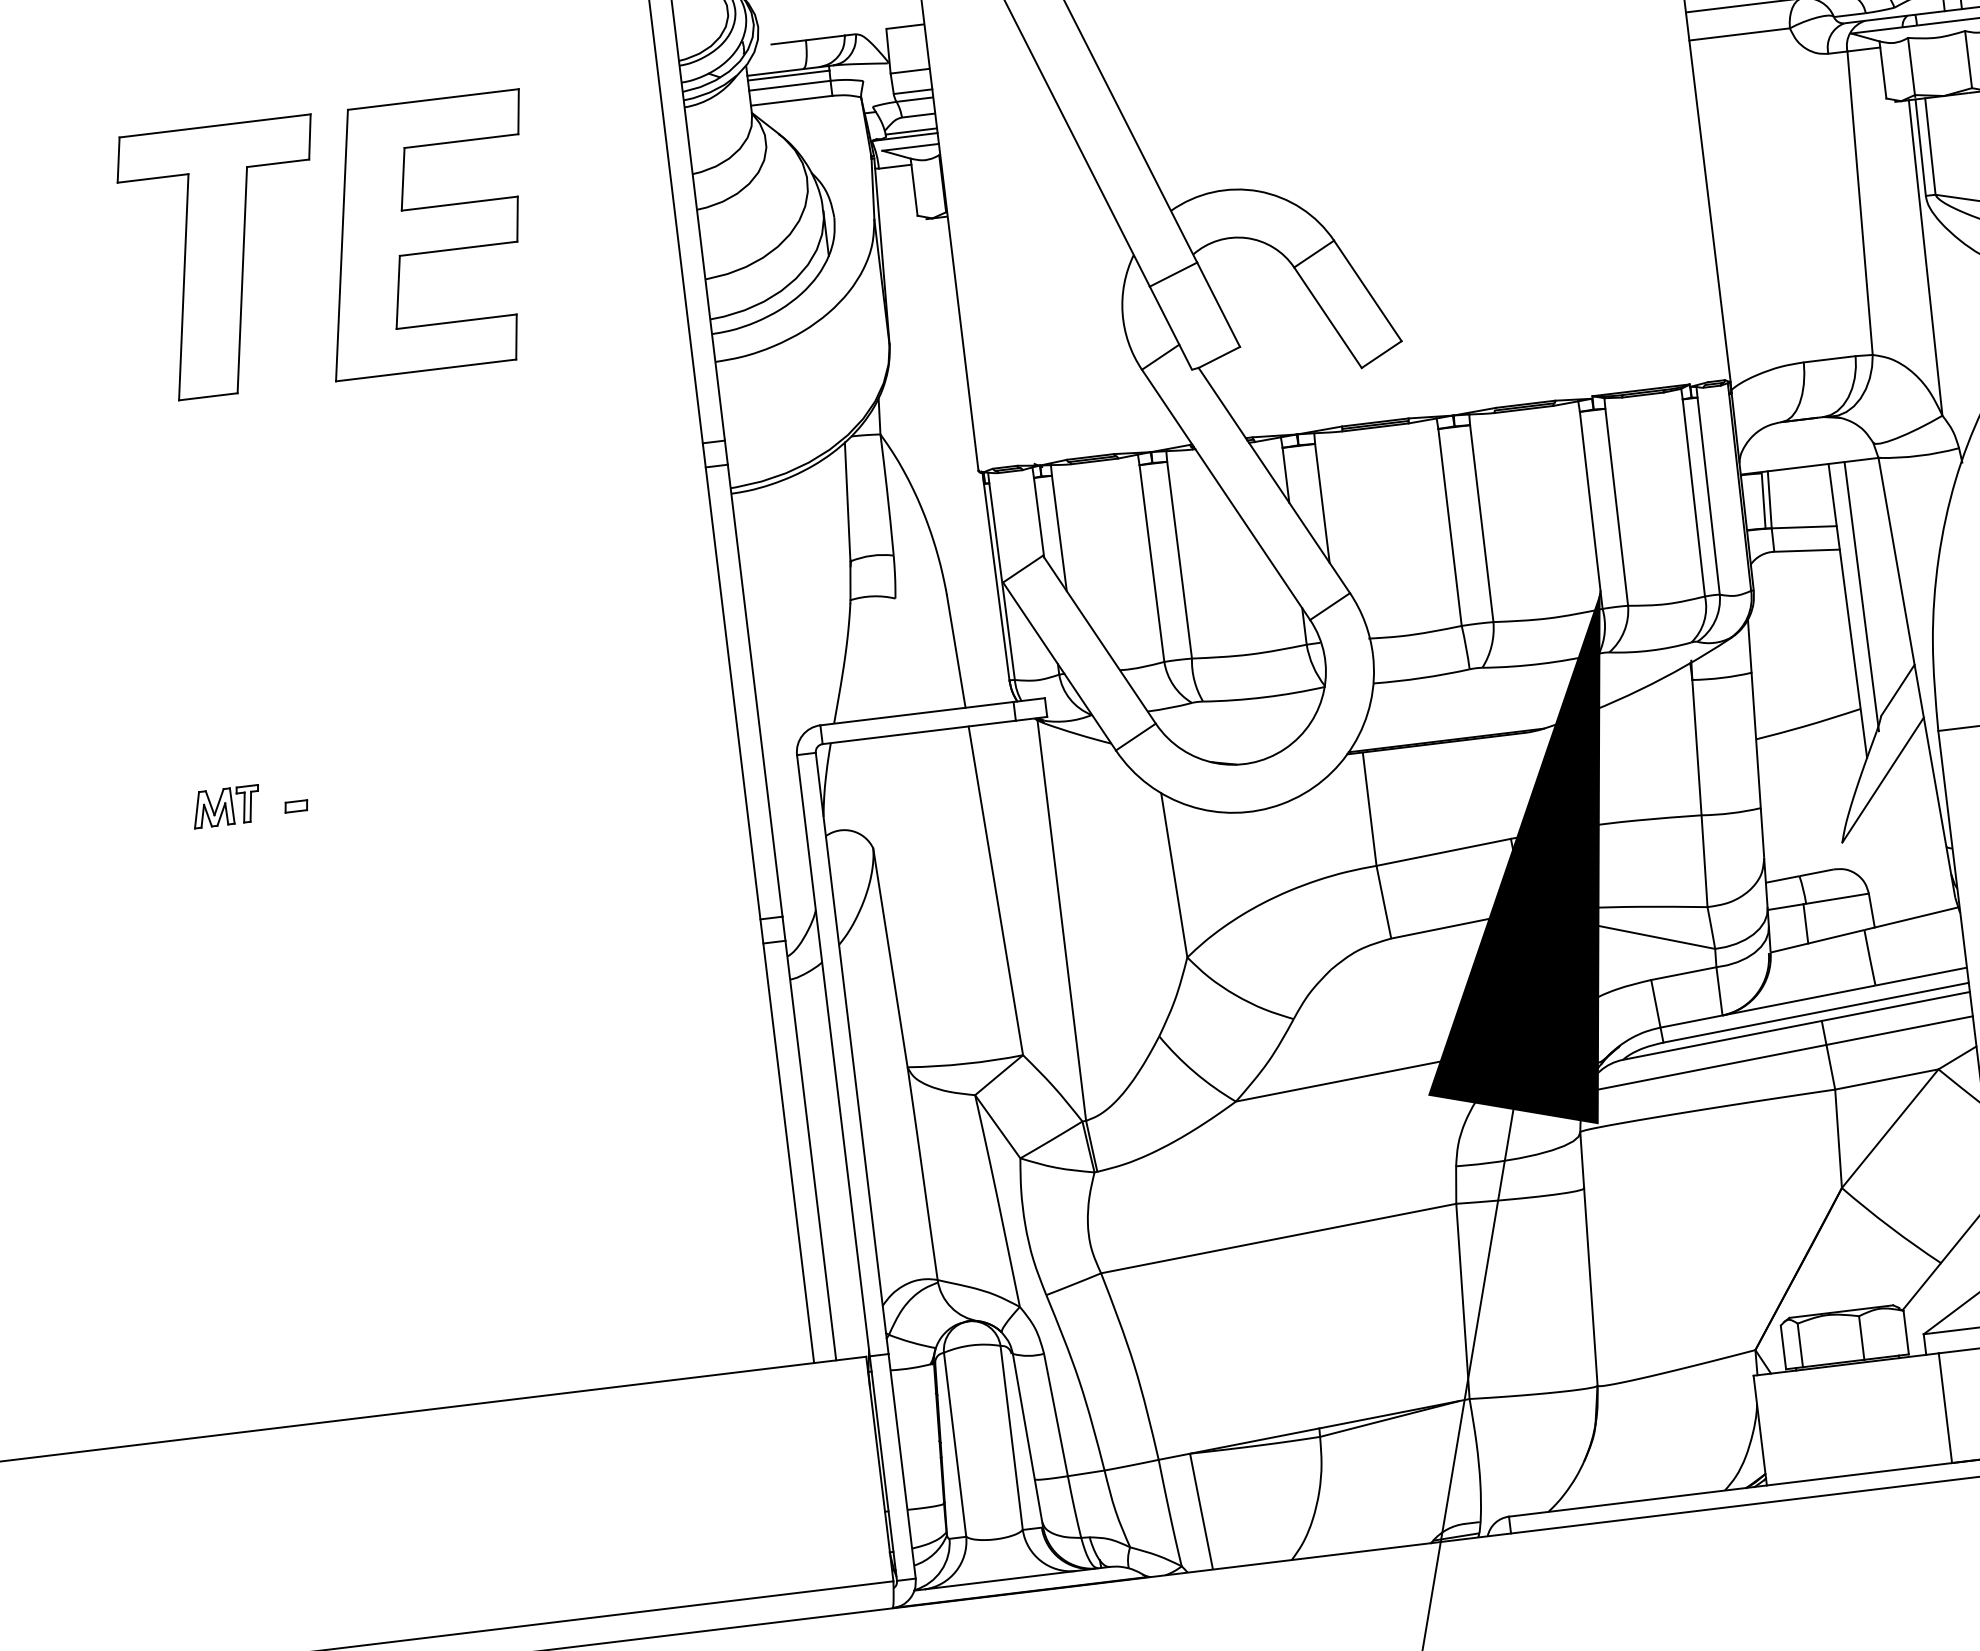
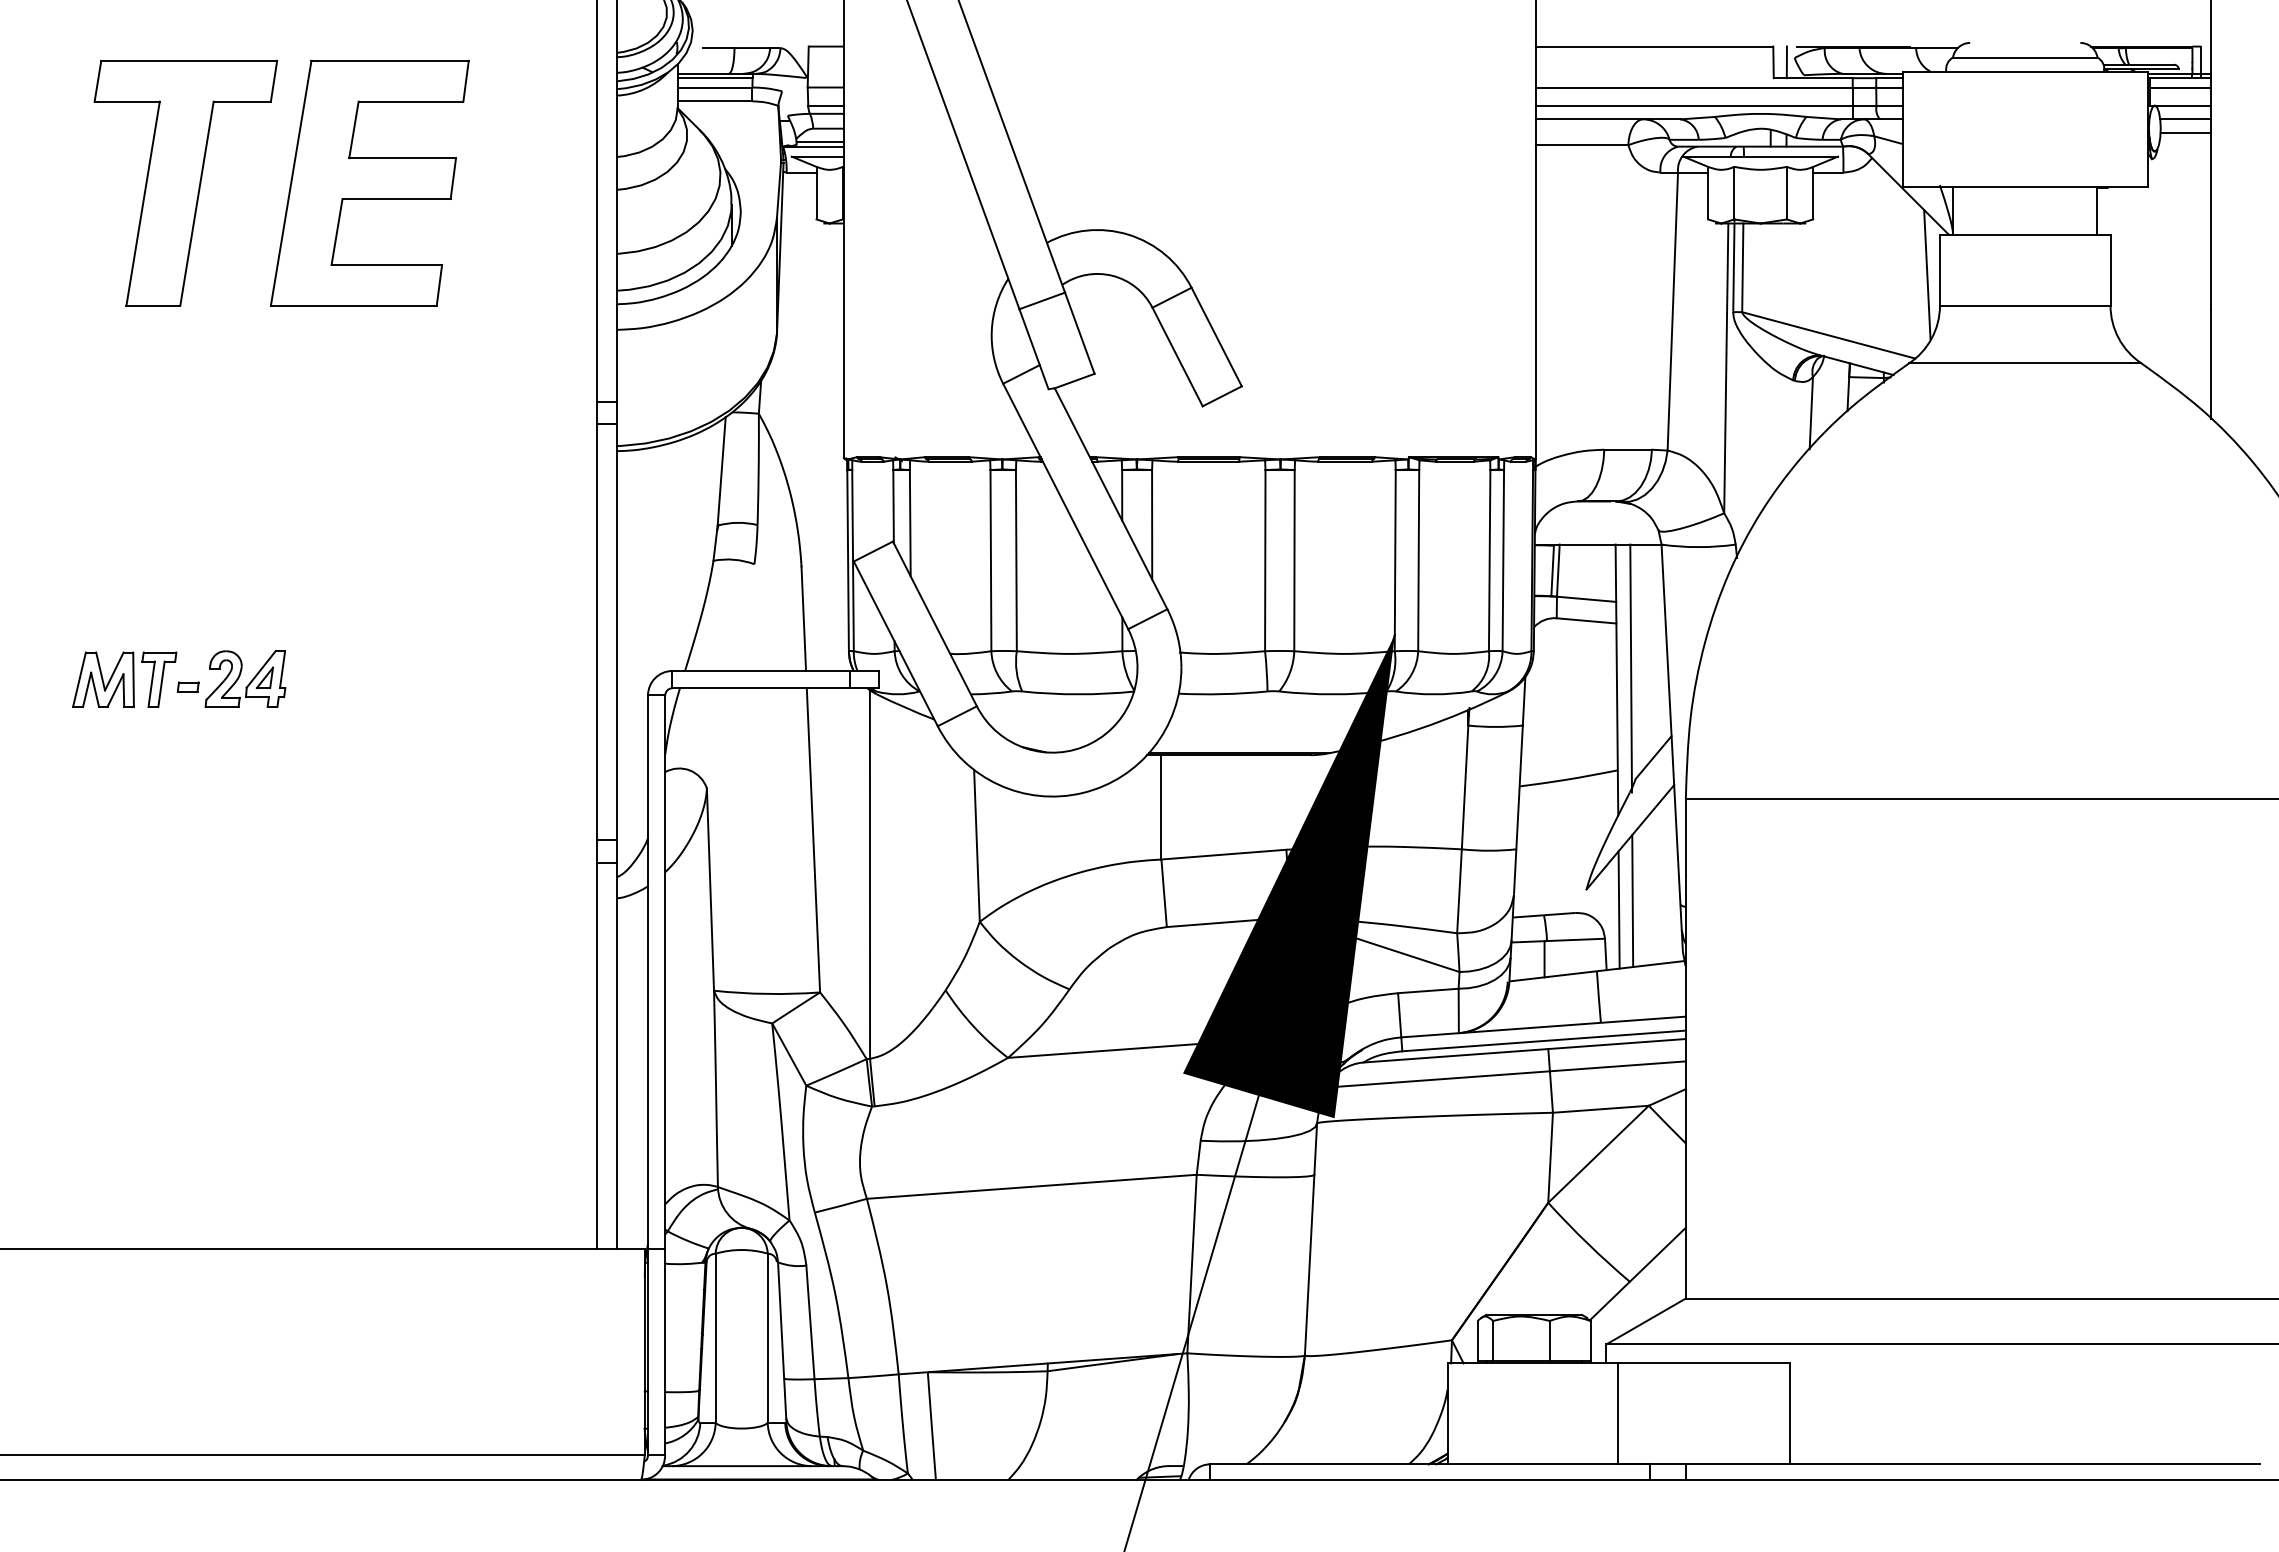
part: (357, 789) -> (245, 678), added
part: (226, 806) -> (124, 679), size x1.67
line: (1893, 849) -> (1632, 901), added
line: (1879, 860) -> (1618, 909), added

